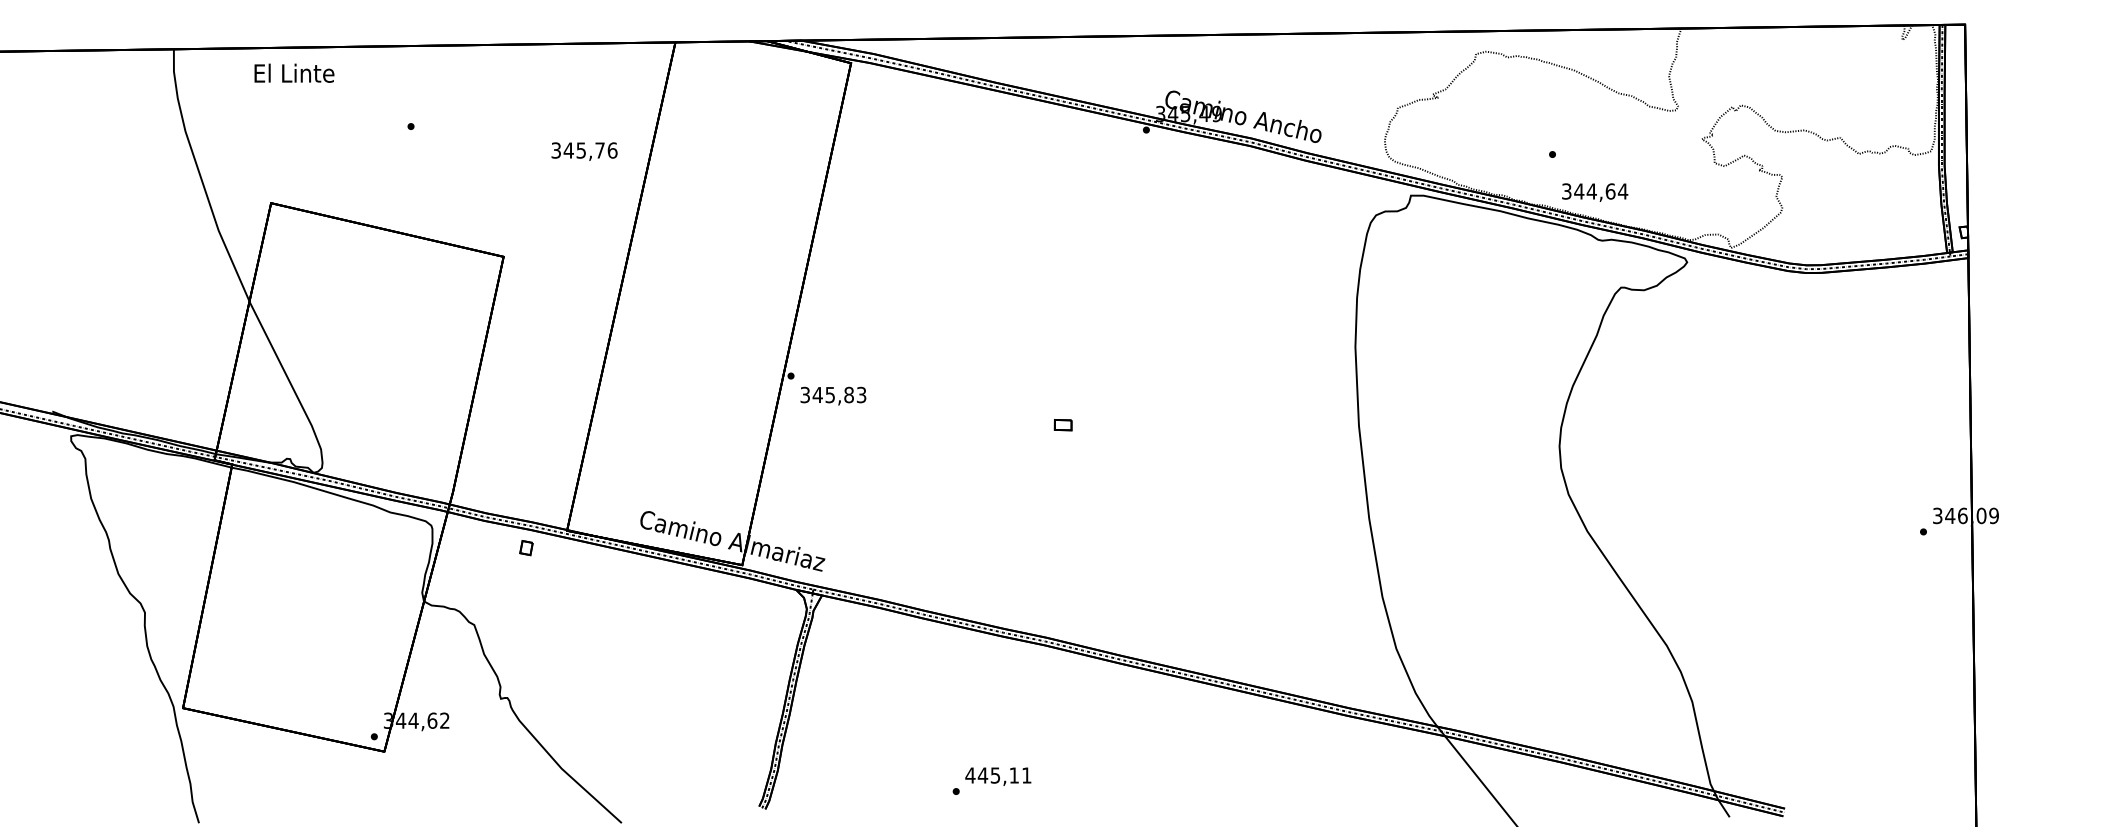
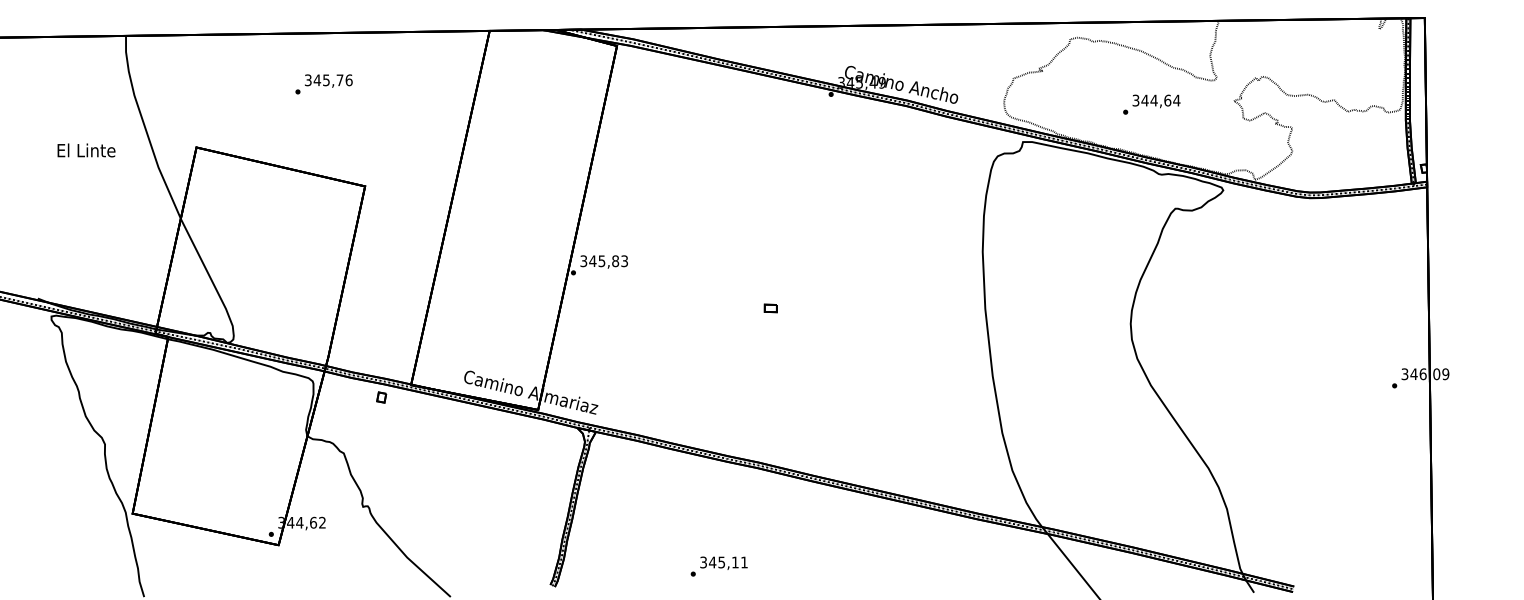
text: (294, 72) -> (86, 149), moved
text: (584, 151) -> (328, 81), moved
text: (1595, 192) -> (1156, 101), moved
text: (833, 395) -> (604, 261), moved
text: (970, 775) -> (703, 562), 445,11 -> 345,11

